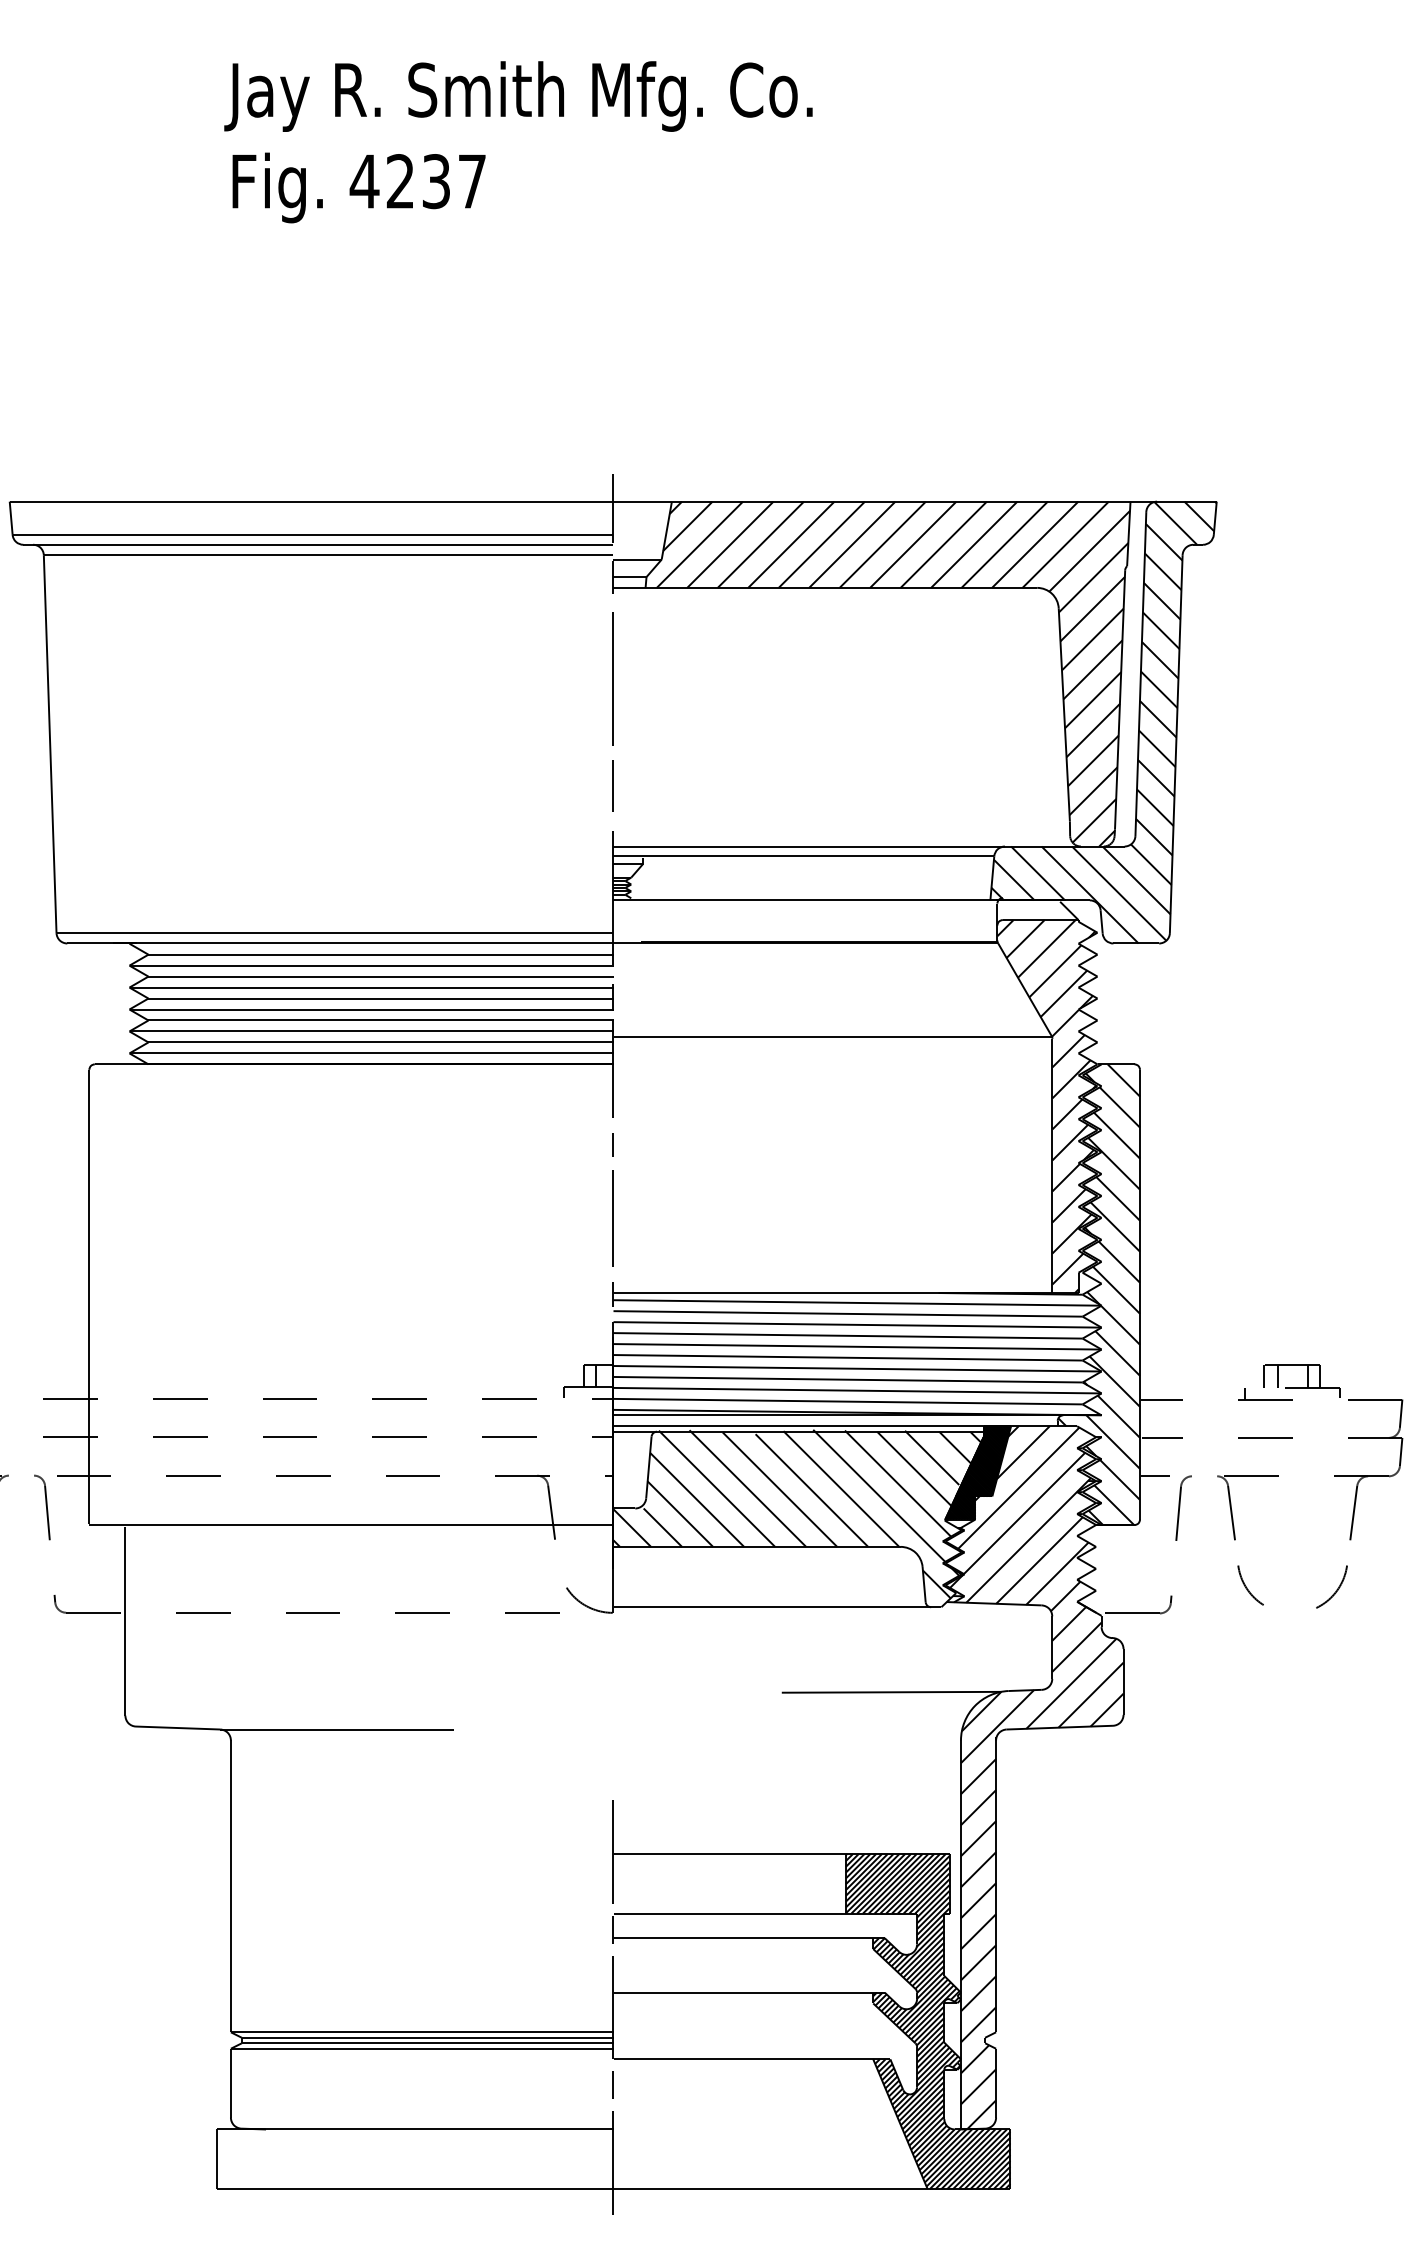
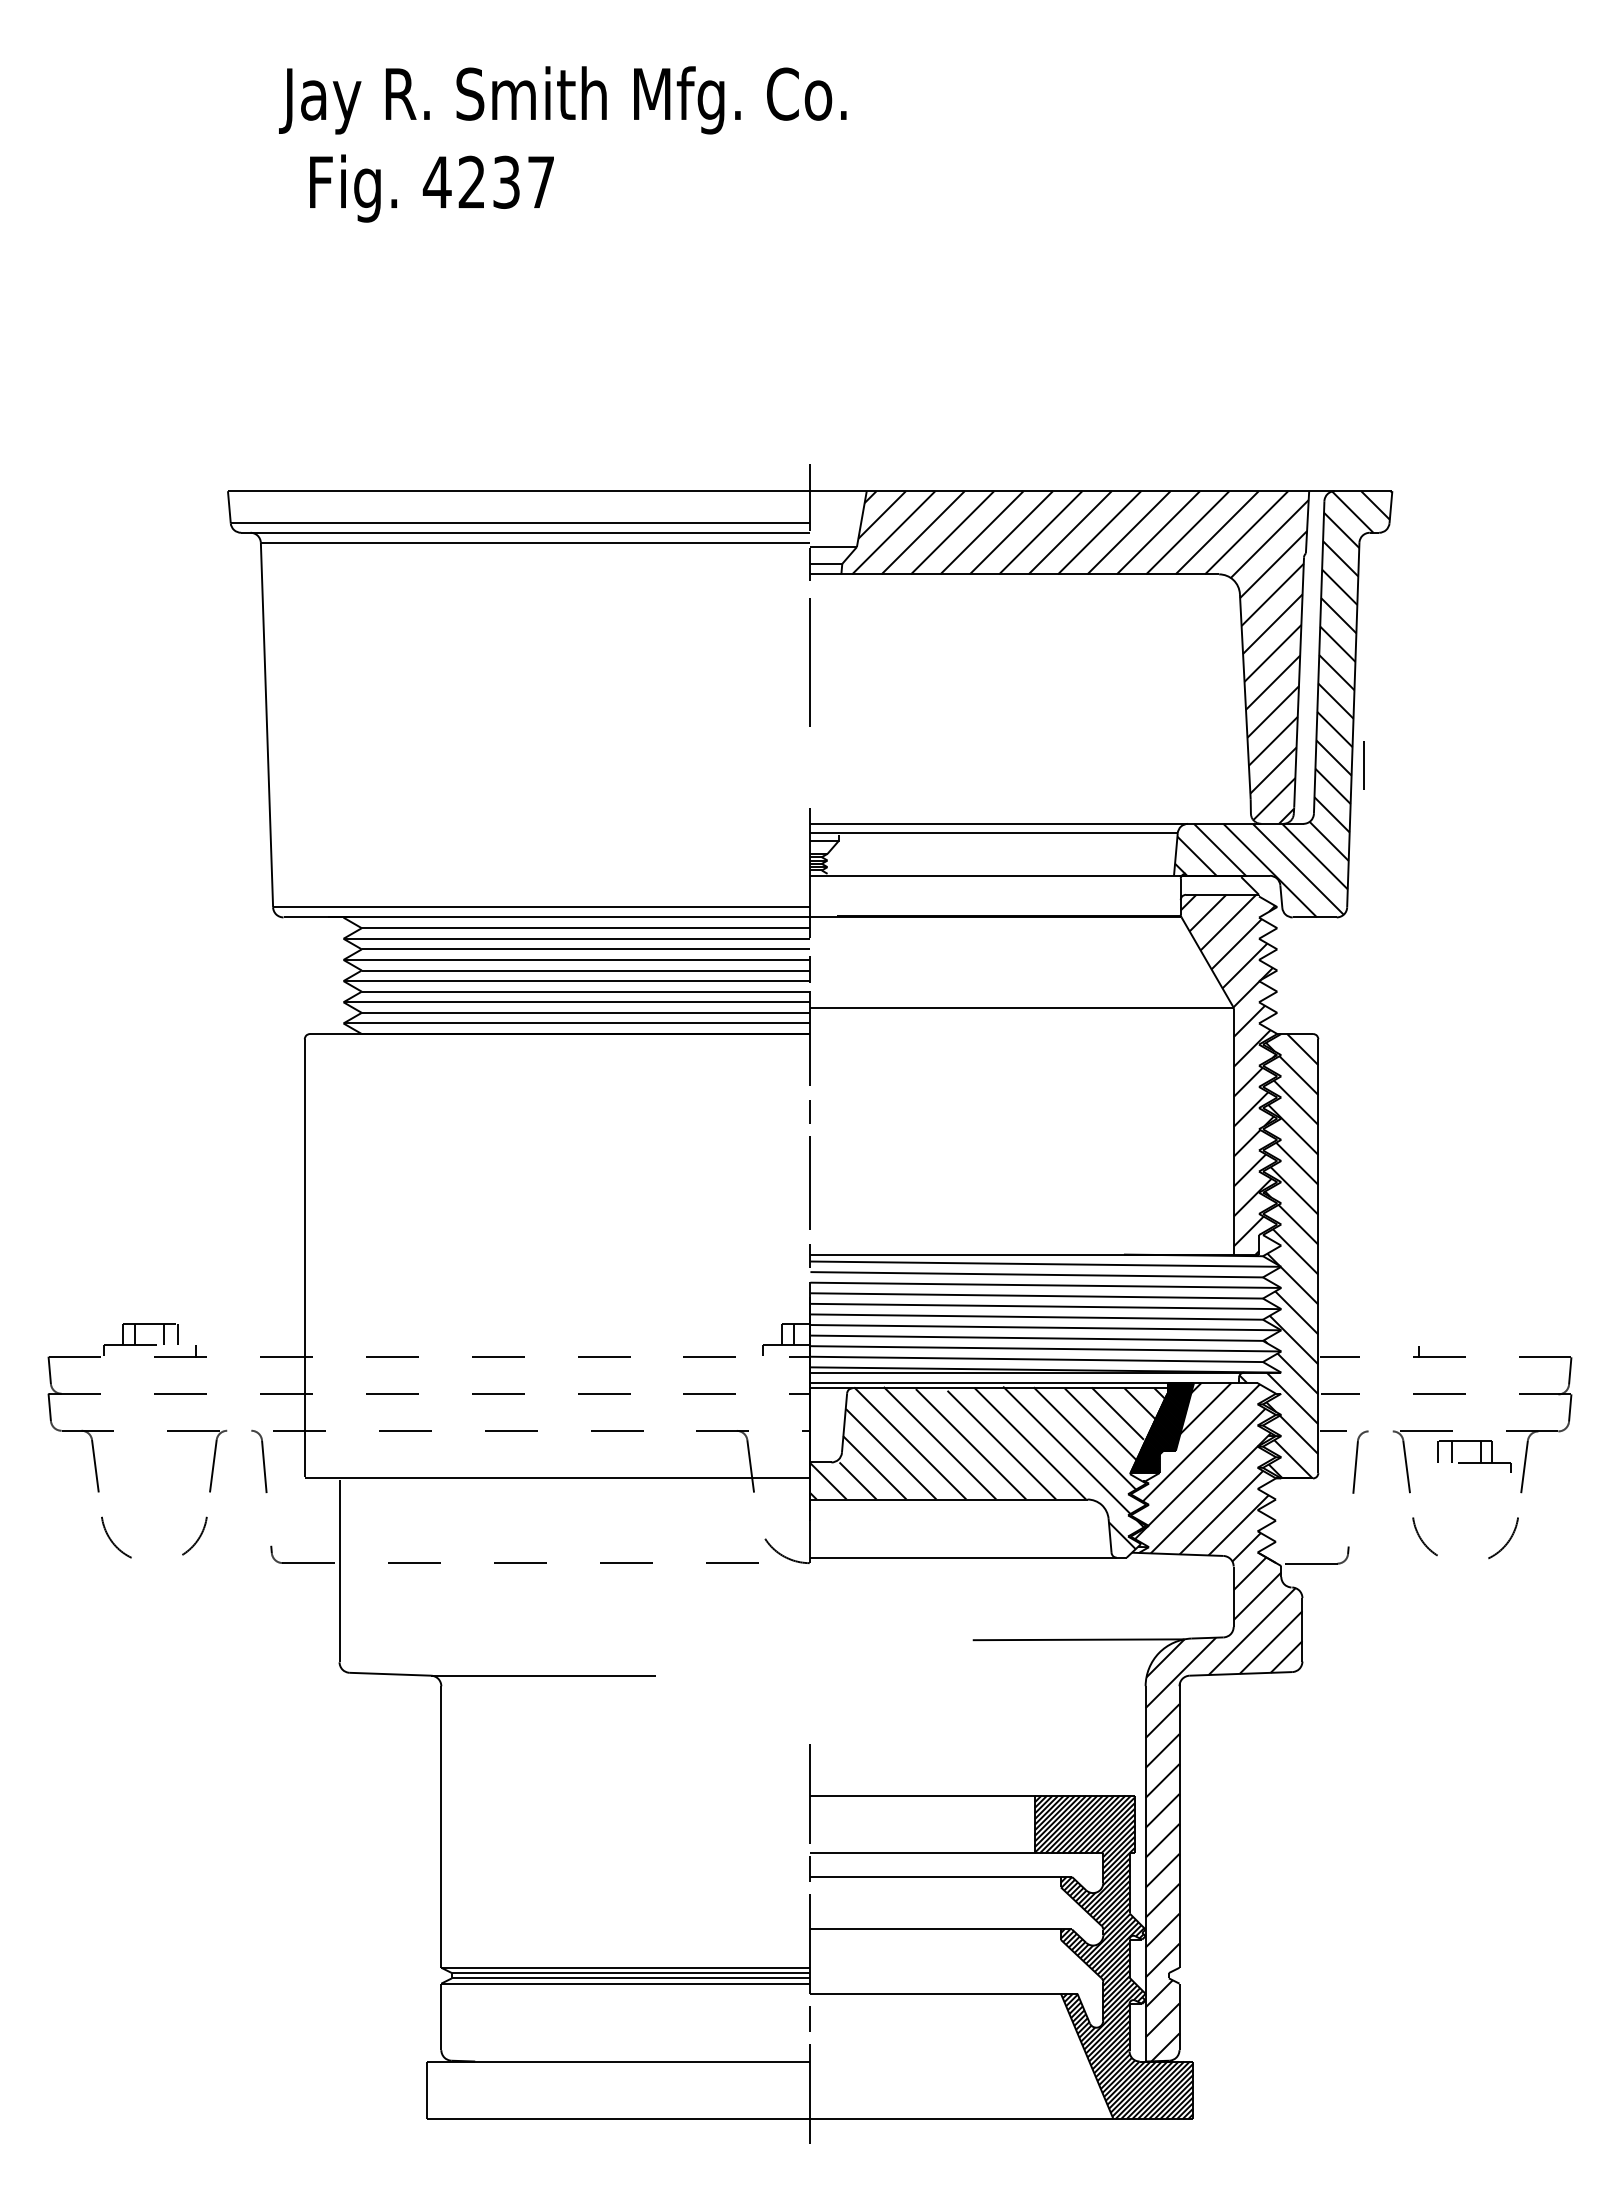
text: (518, 96) -> (562, 100), moved
text: (358, 187) -> (431, 188), moved
line: (612, 786) -> (1363, 765), moved
part: (1301, 1381) -> (1474, 1456), moved

